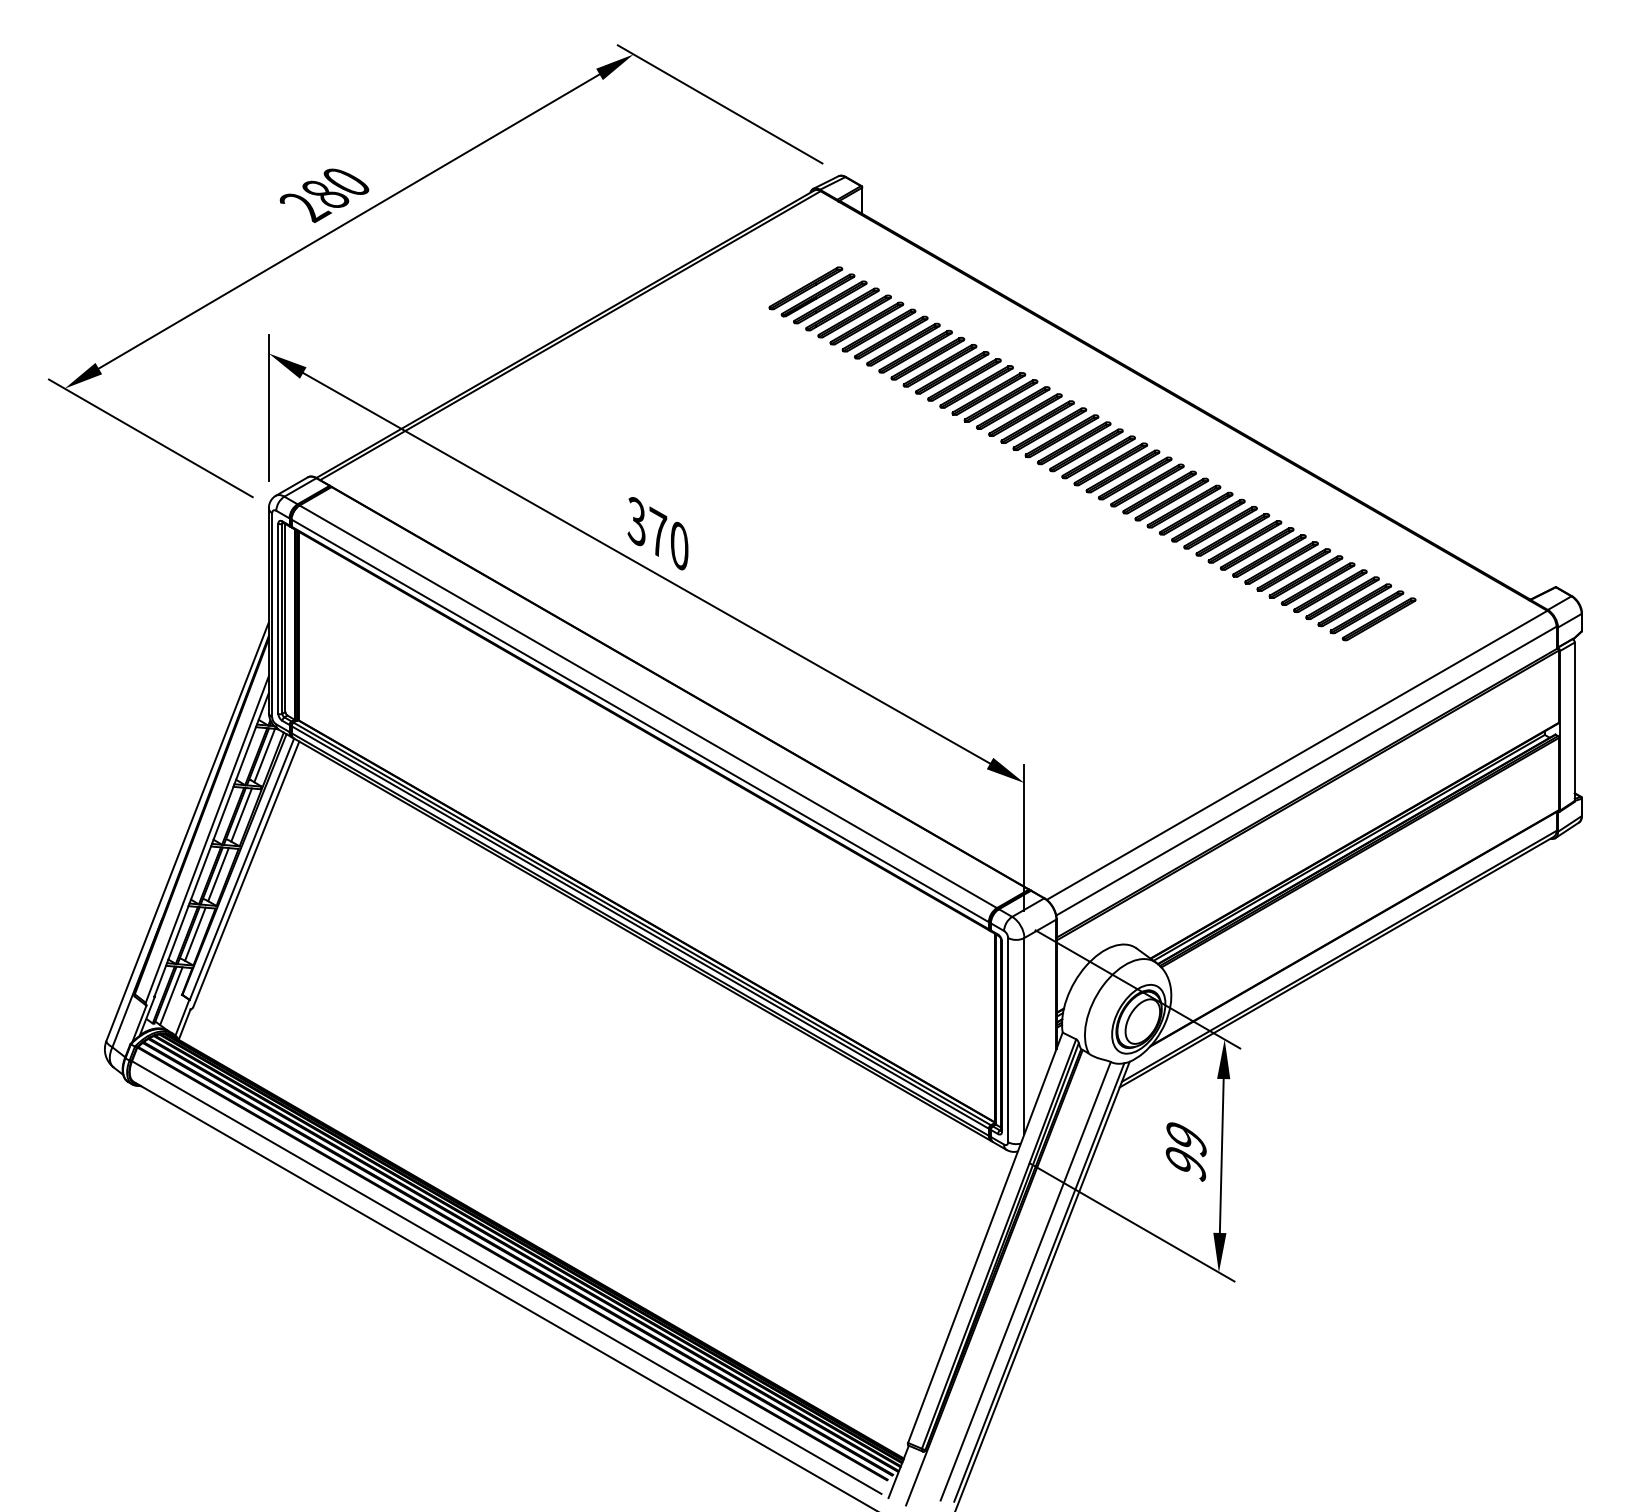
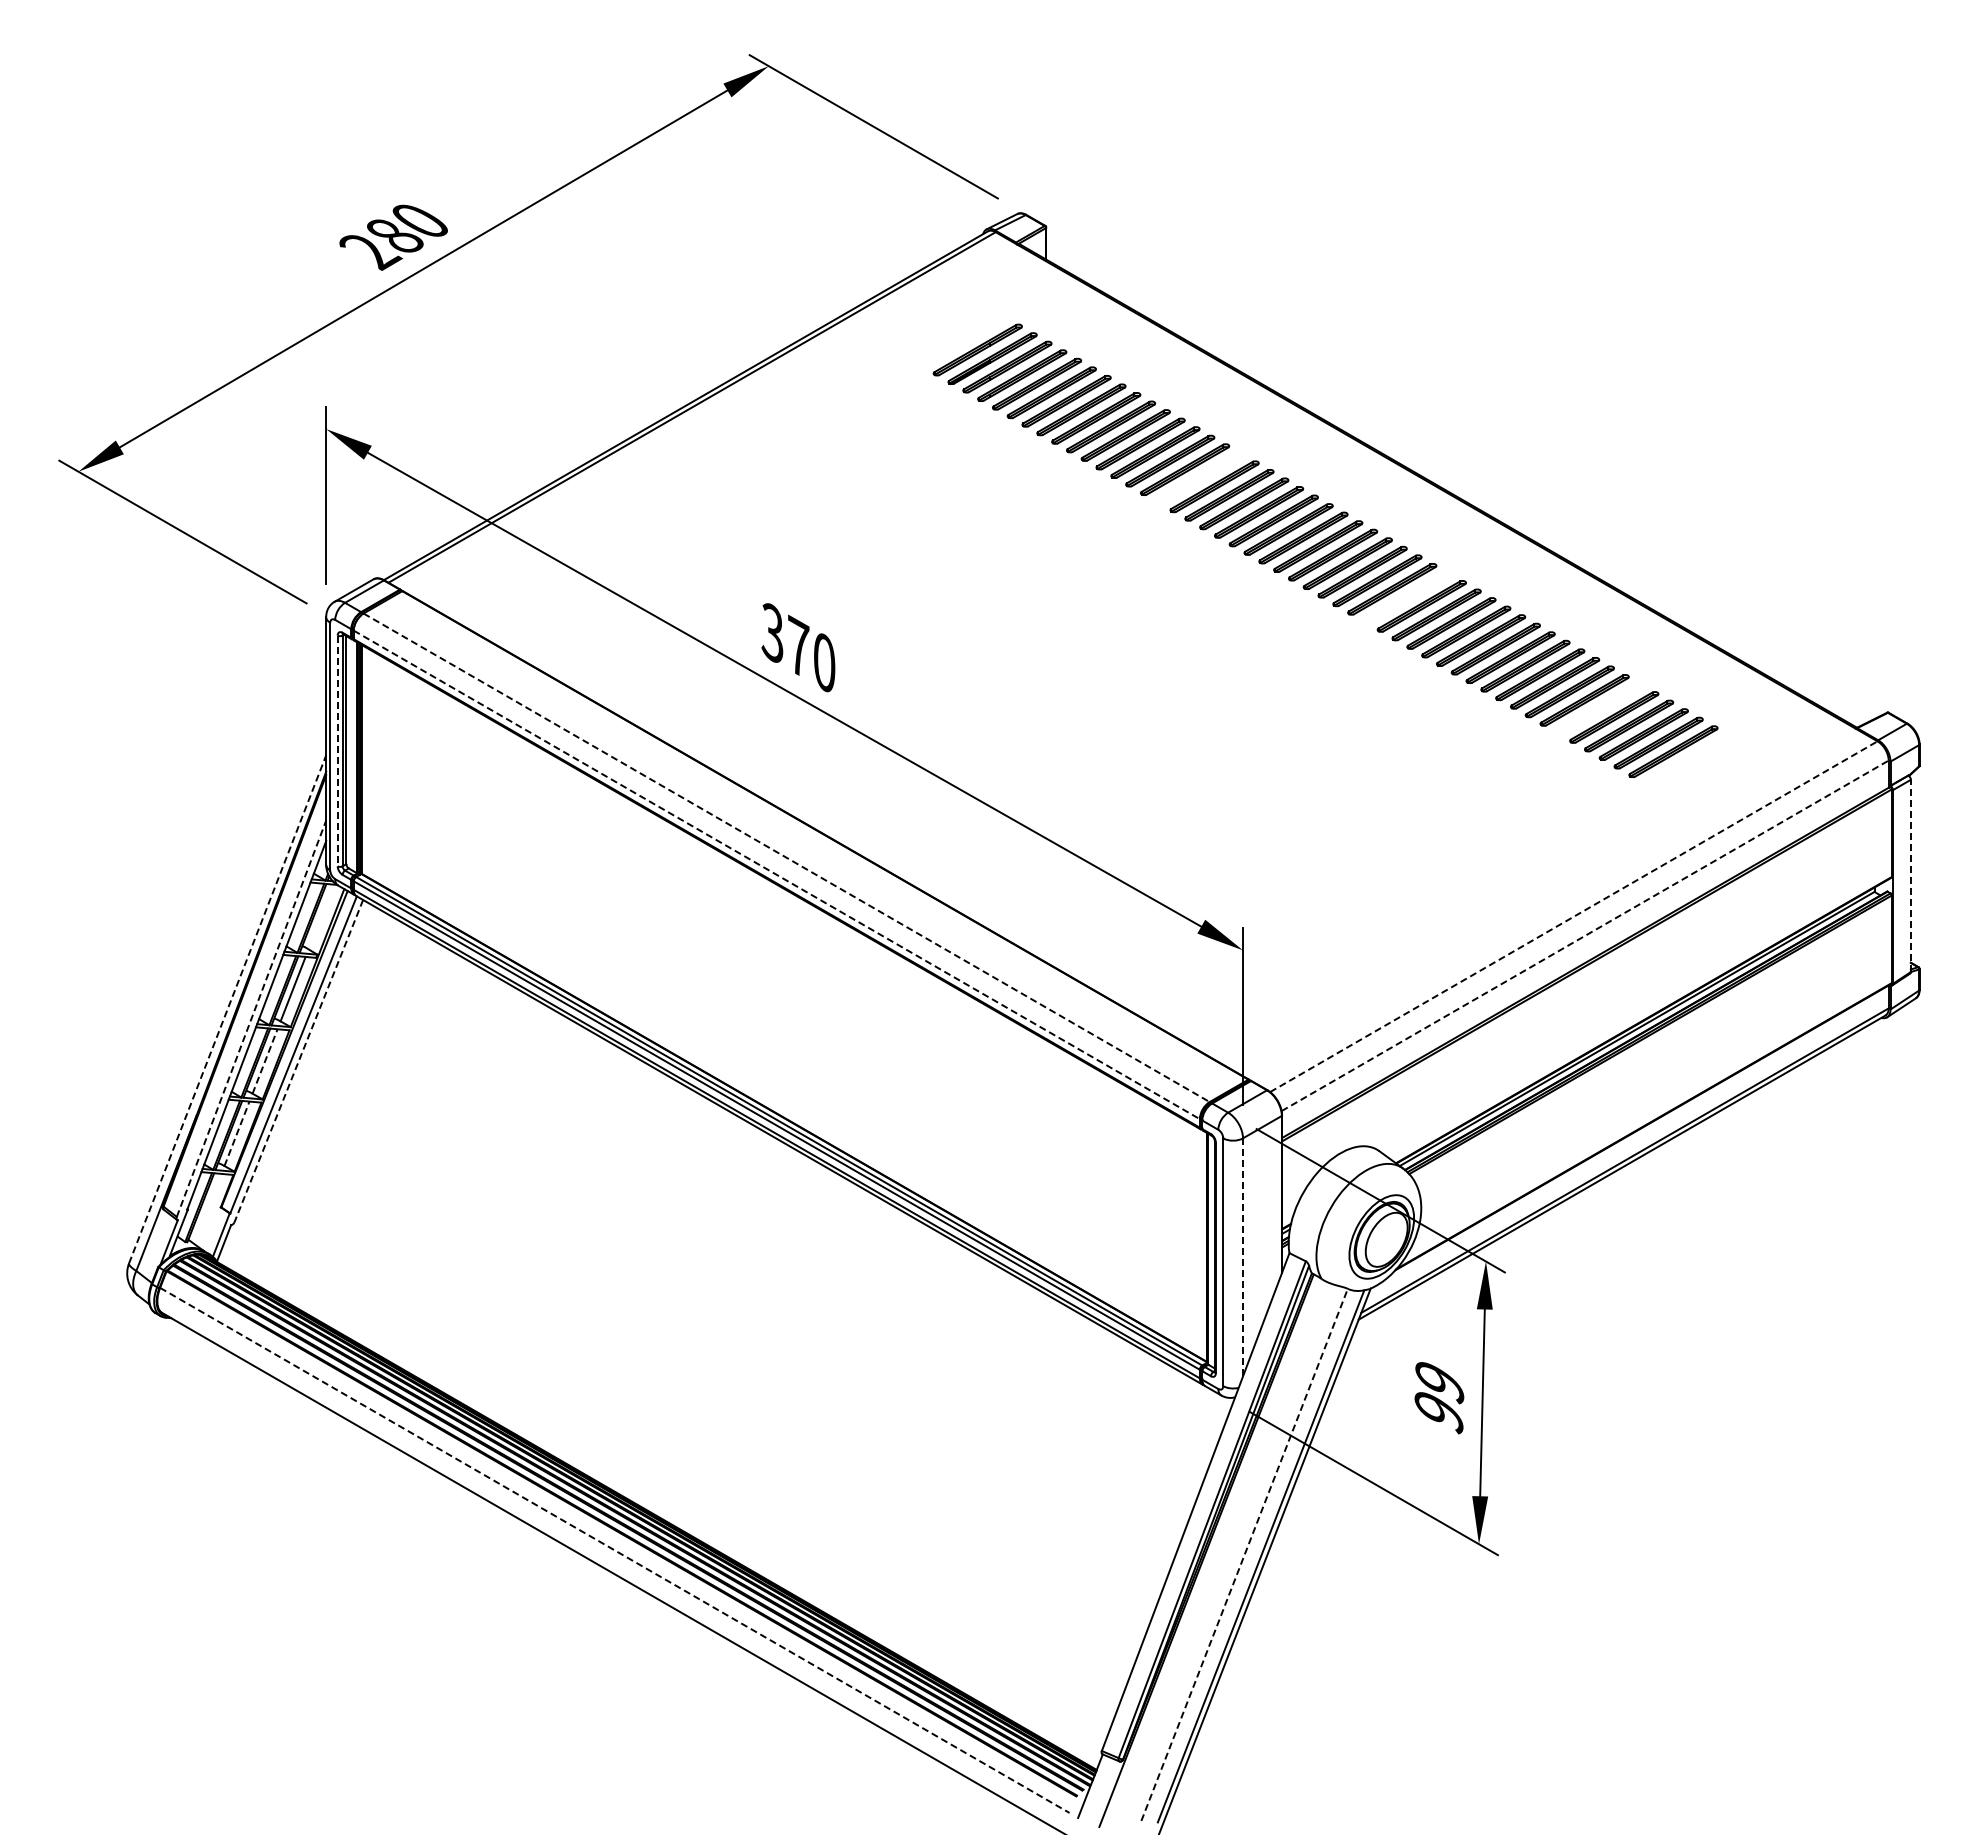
part: (988, 393) -> (1199, 477), removed
part: (1159, 492) -> (1407, 597), removed
part: (1318, 583) -> (1599, 708), removed
line: (278, 619) -> (337, 751), solid -> dashed
line: (648, 706) -> (786, 857), solid -> dashed
line: (639, 720) -> (776, 874), solid -> dashed
line: (1574, 721) -> (1910, 875), solid -> dashed
line: (264, 755) -> (320, 916), removed
line: (1296, 755) -> (1573, 916), solid -> dashed
line: (1306, 770) -> (1585, 935), solid -> dashed
line: (187, 830) -> (227, 1008), solid -> dashed
line: (207, 839) -> (251, 1018), solid -> dashed
line: (218, 874) -> (265, 1061), solid -> dashed
line: (246, 874) -> (298, 1061), solid -> dashed
line: (195, 934) -> (237, 1133), solid -> dashed
line: (171, 995) -> (207, 1208), removed
line: (1024, 1035) -> (1243, 1256), solid -> dashed
line: (507, 1277) -> (615, 1550), solid -> dashed
line: (1025, 1280) -> (1244, 1554), solid -> dashed

